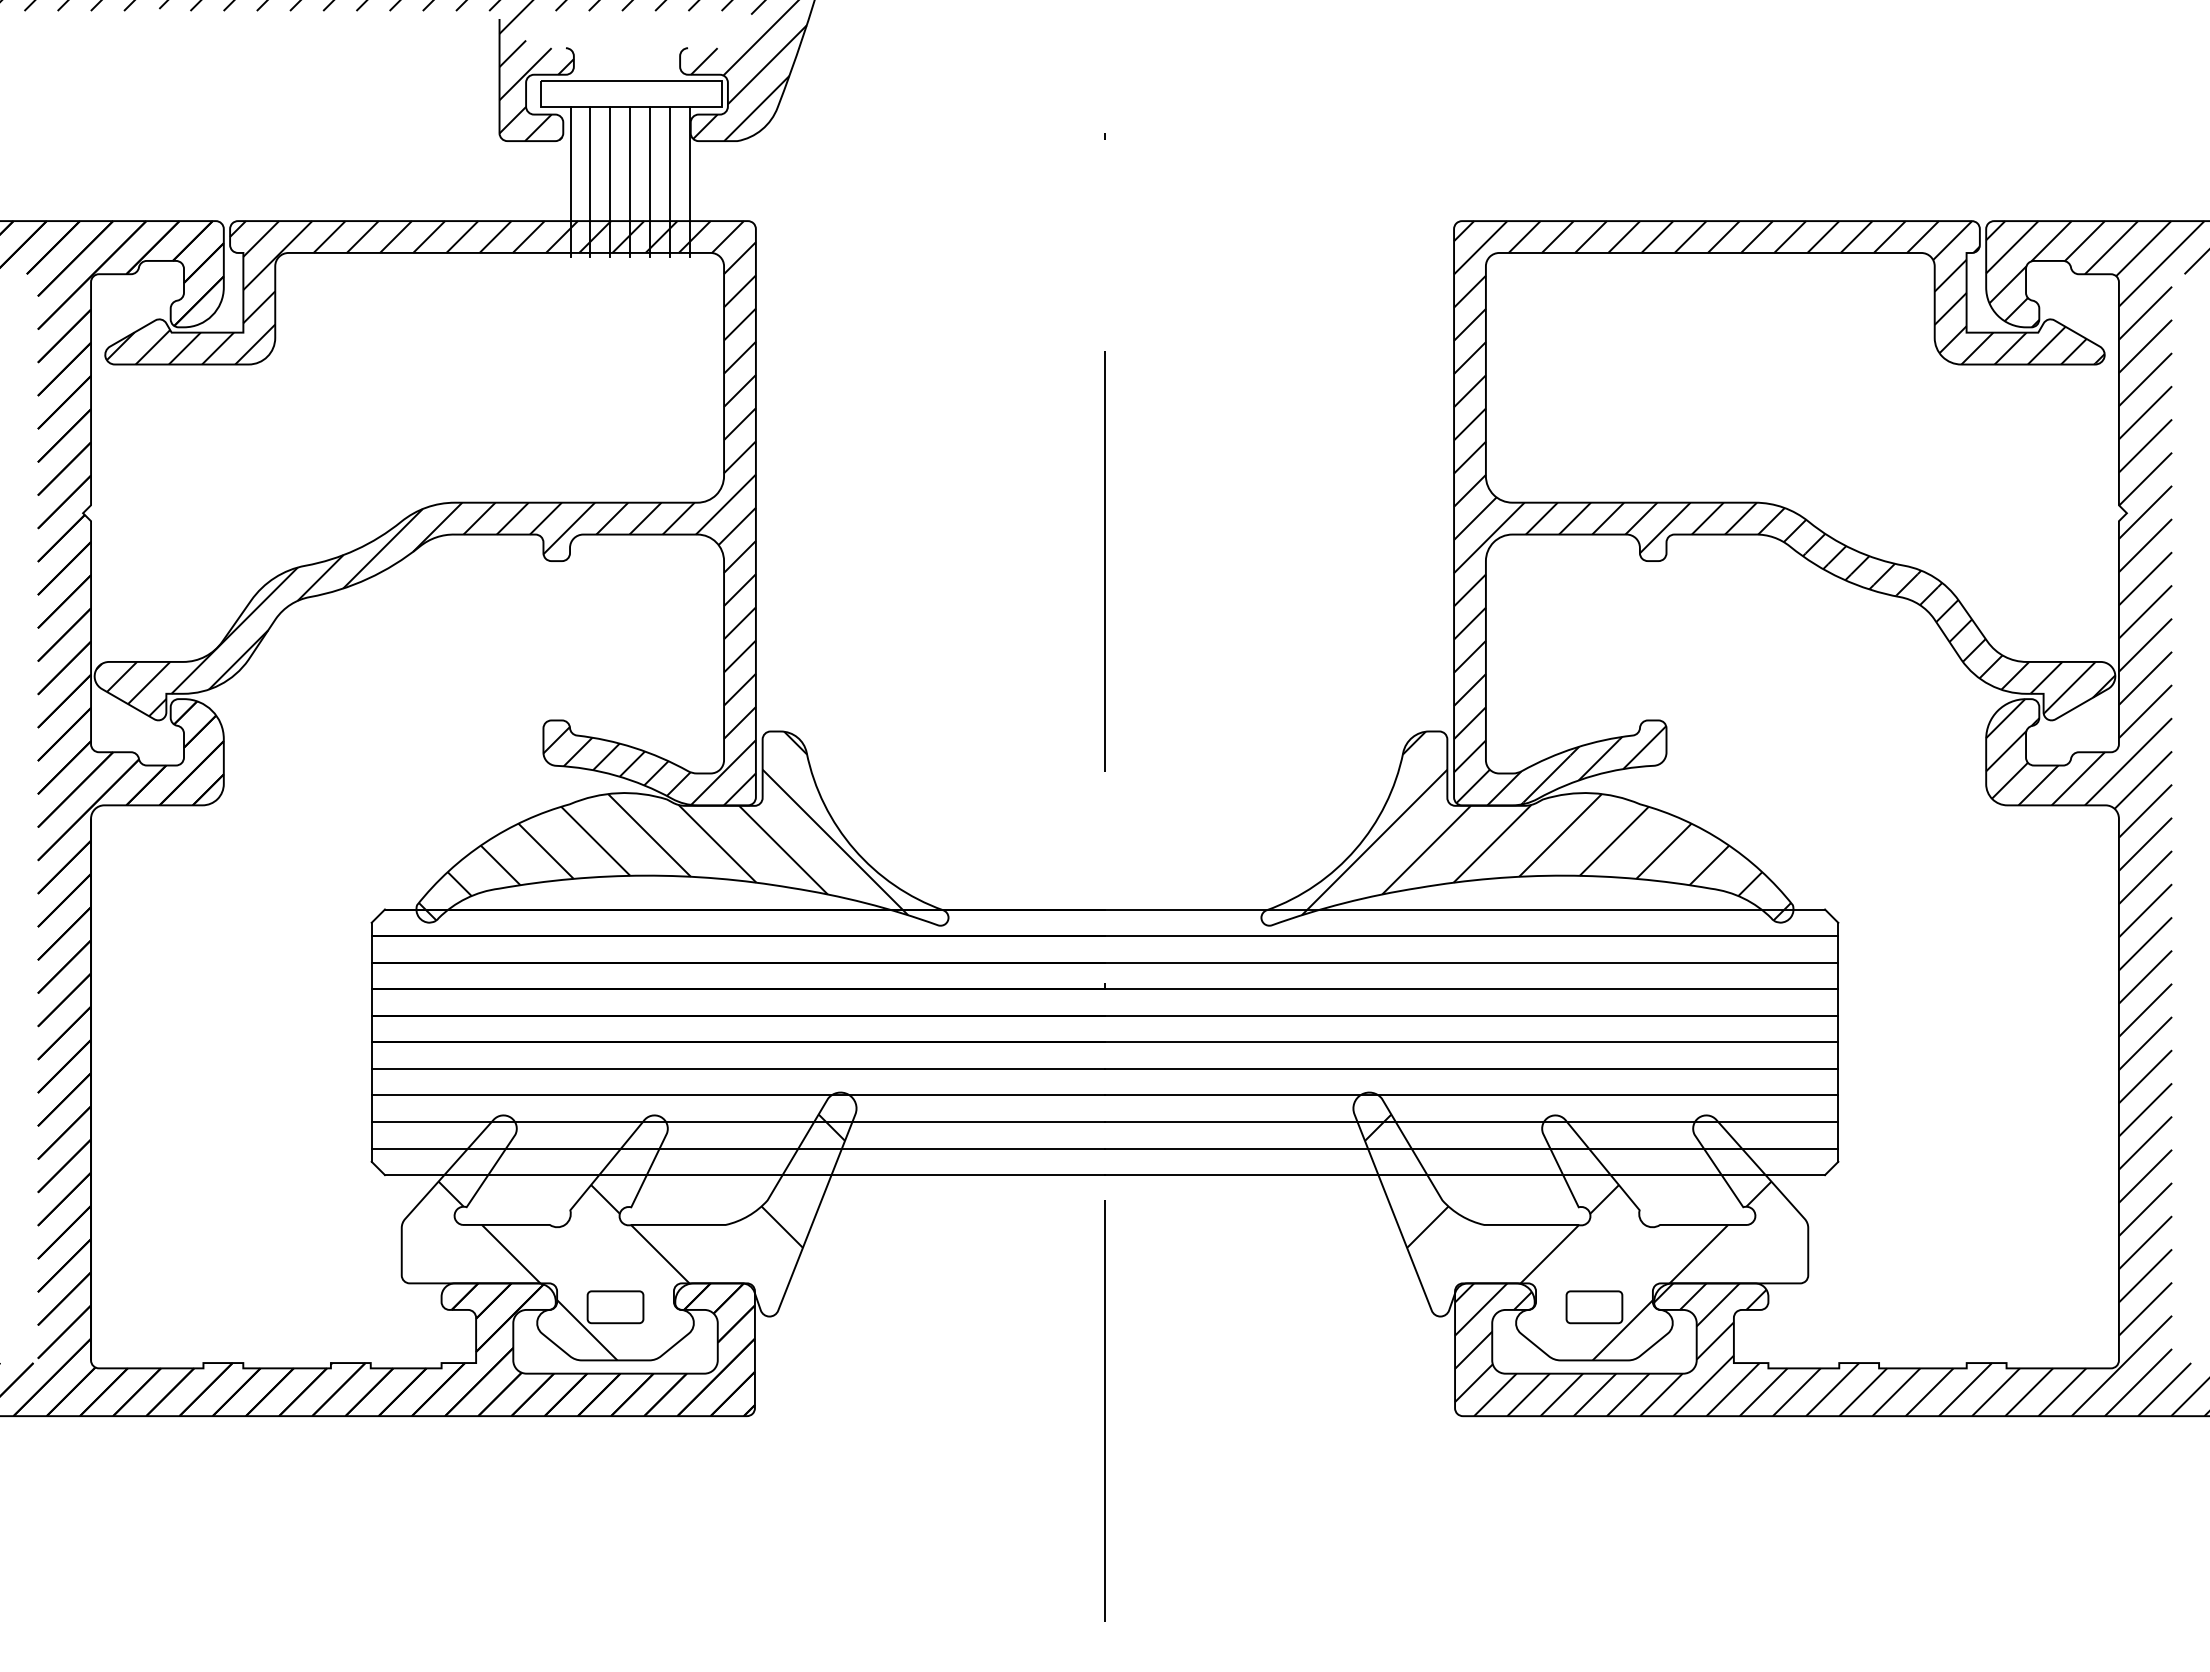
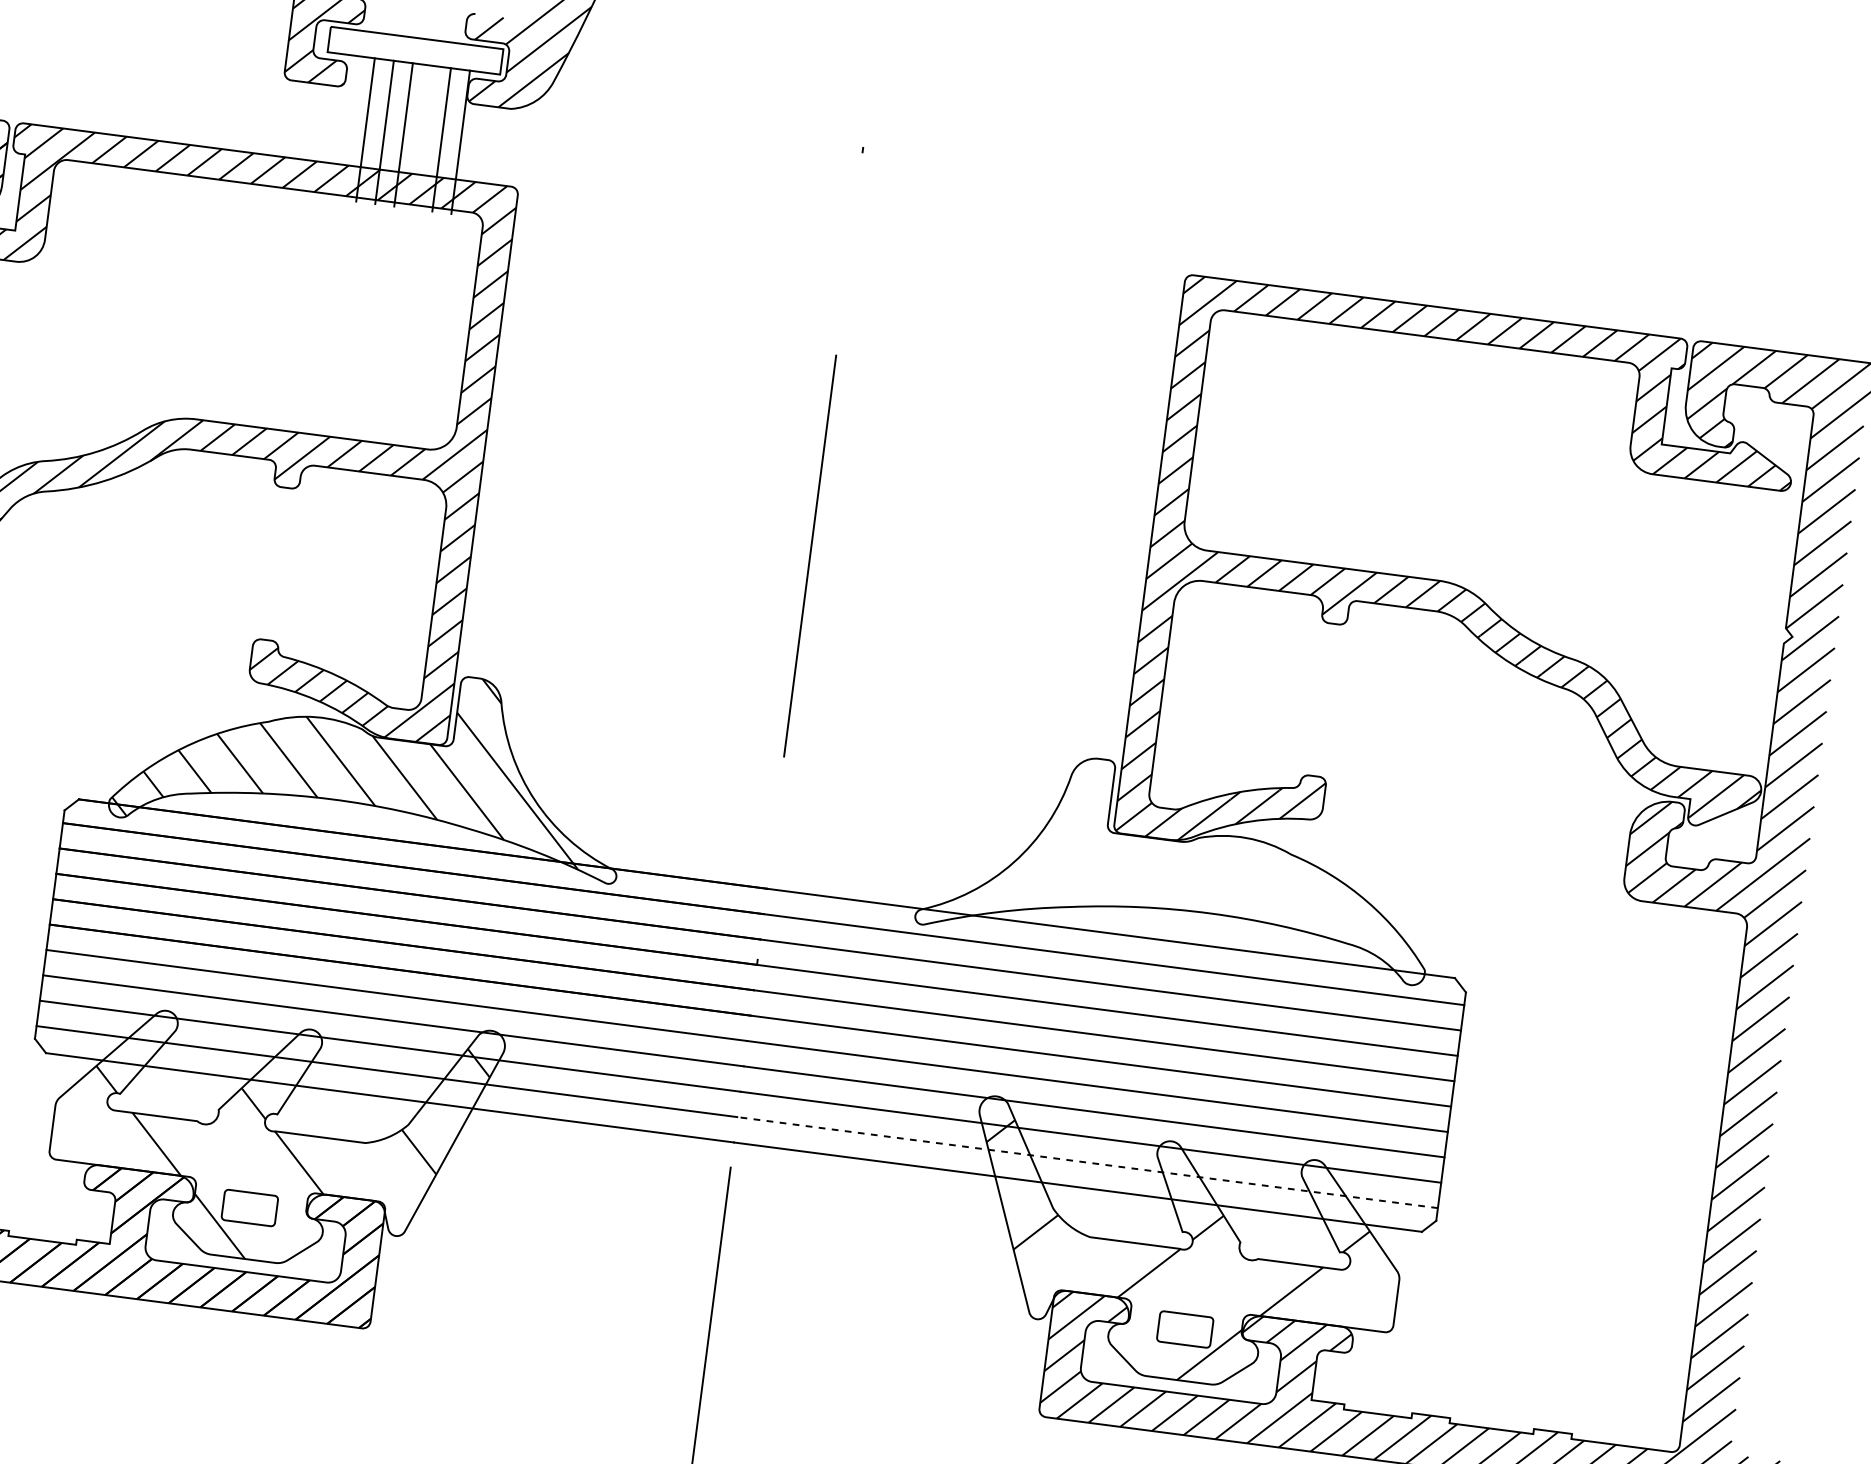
line: (570, 182) -> (346, 127), removed
line: (650, 182) -> (422, 137), removed
hatch: (1546, 825) -> (1199, 863), removed
line: (1471, 1148) -> (1087, 1162), solid -> dashed

